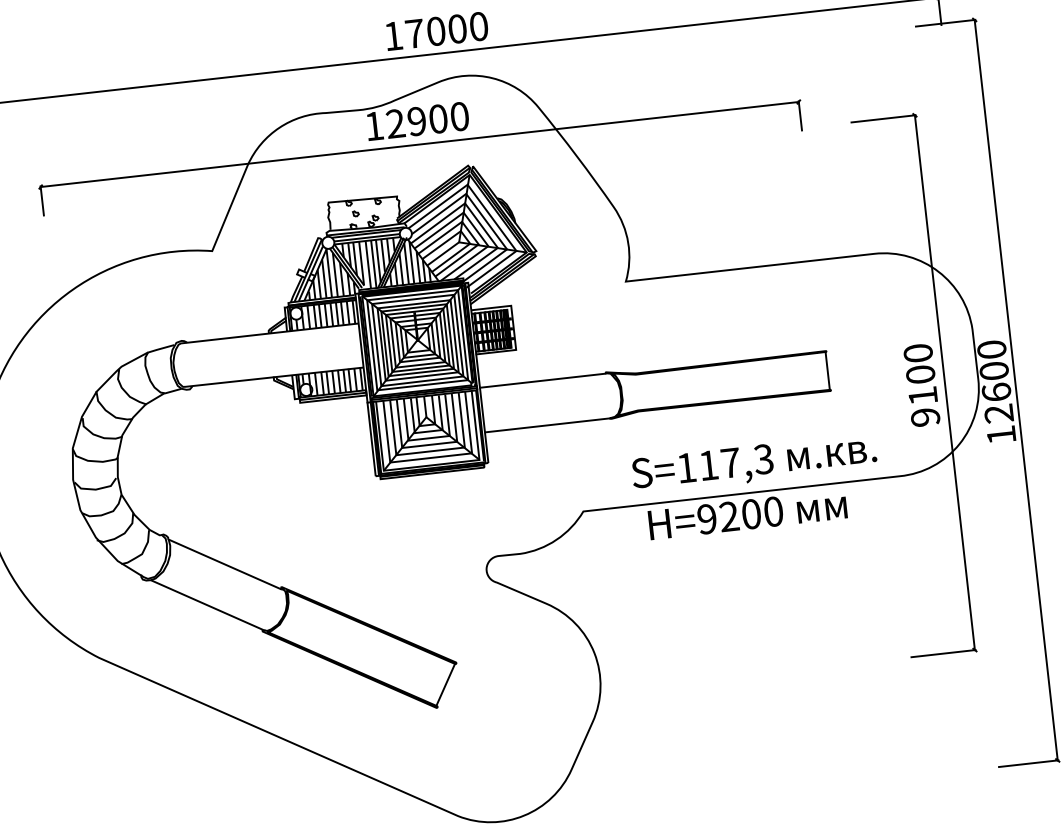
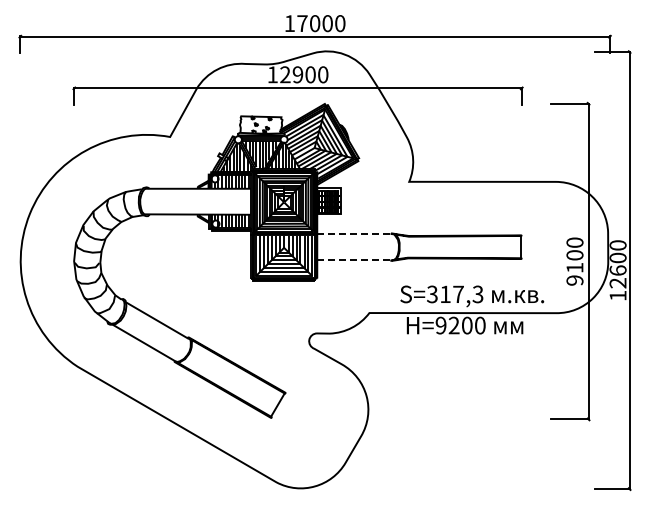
line: (543, 381) -> (354, 234), solid -> dashed
line: (548, 425) -> (354, 260), solid -> dashed
text: (686, 468) -> (432, 294), S=117,3 -> S=317,3

